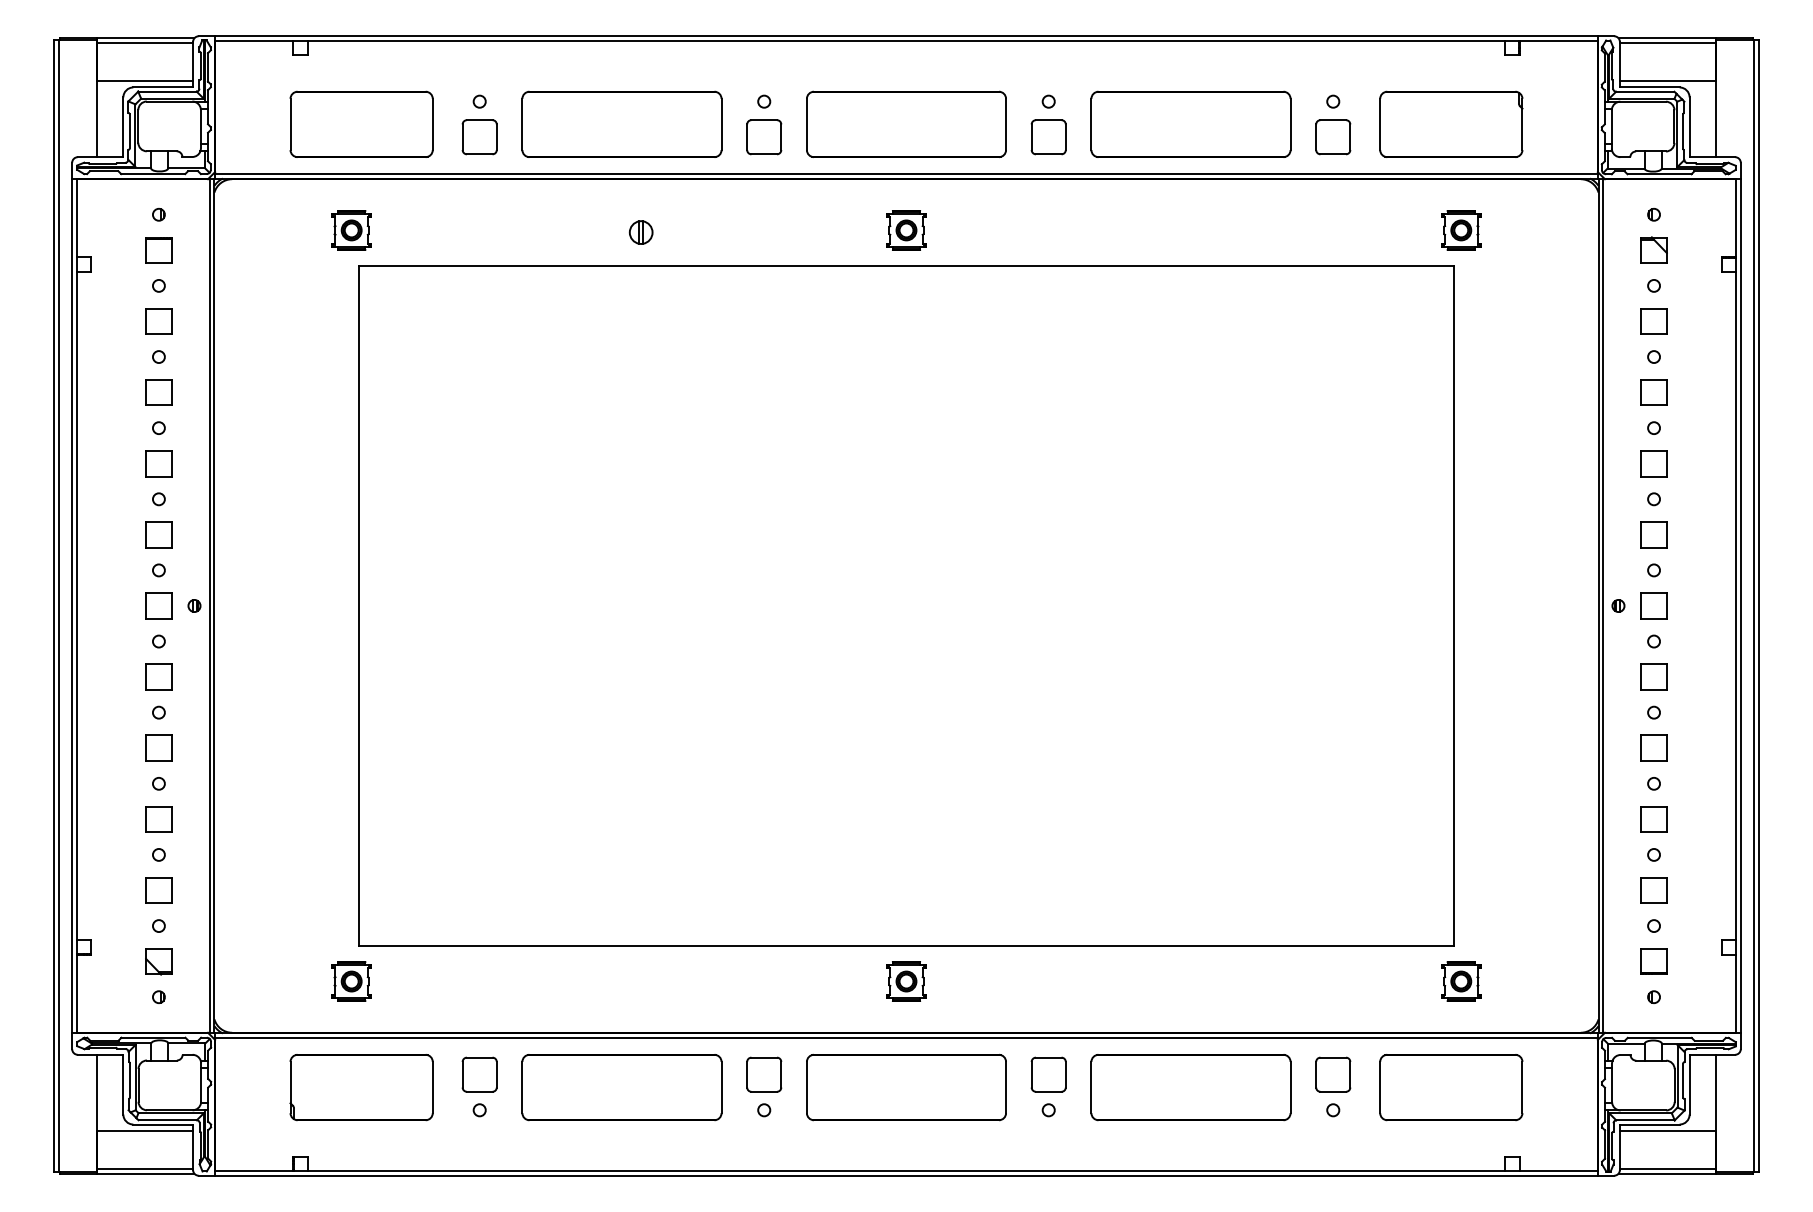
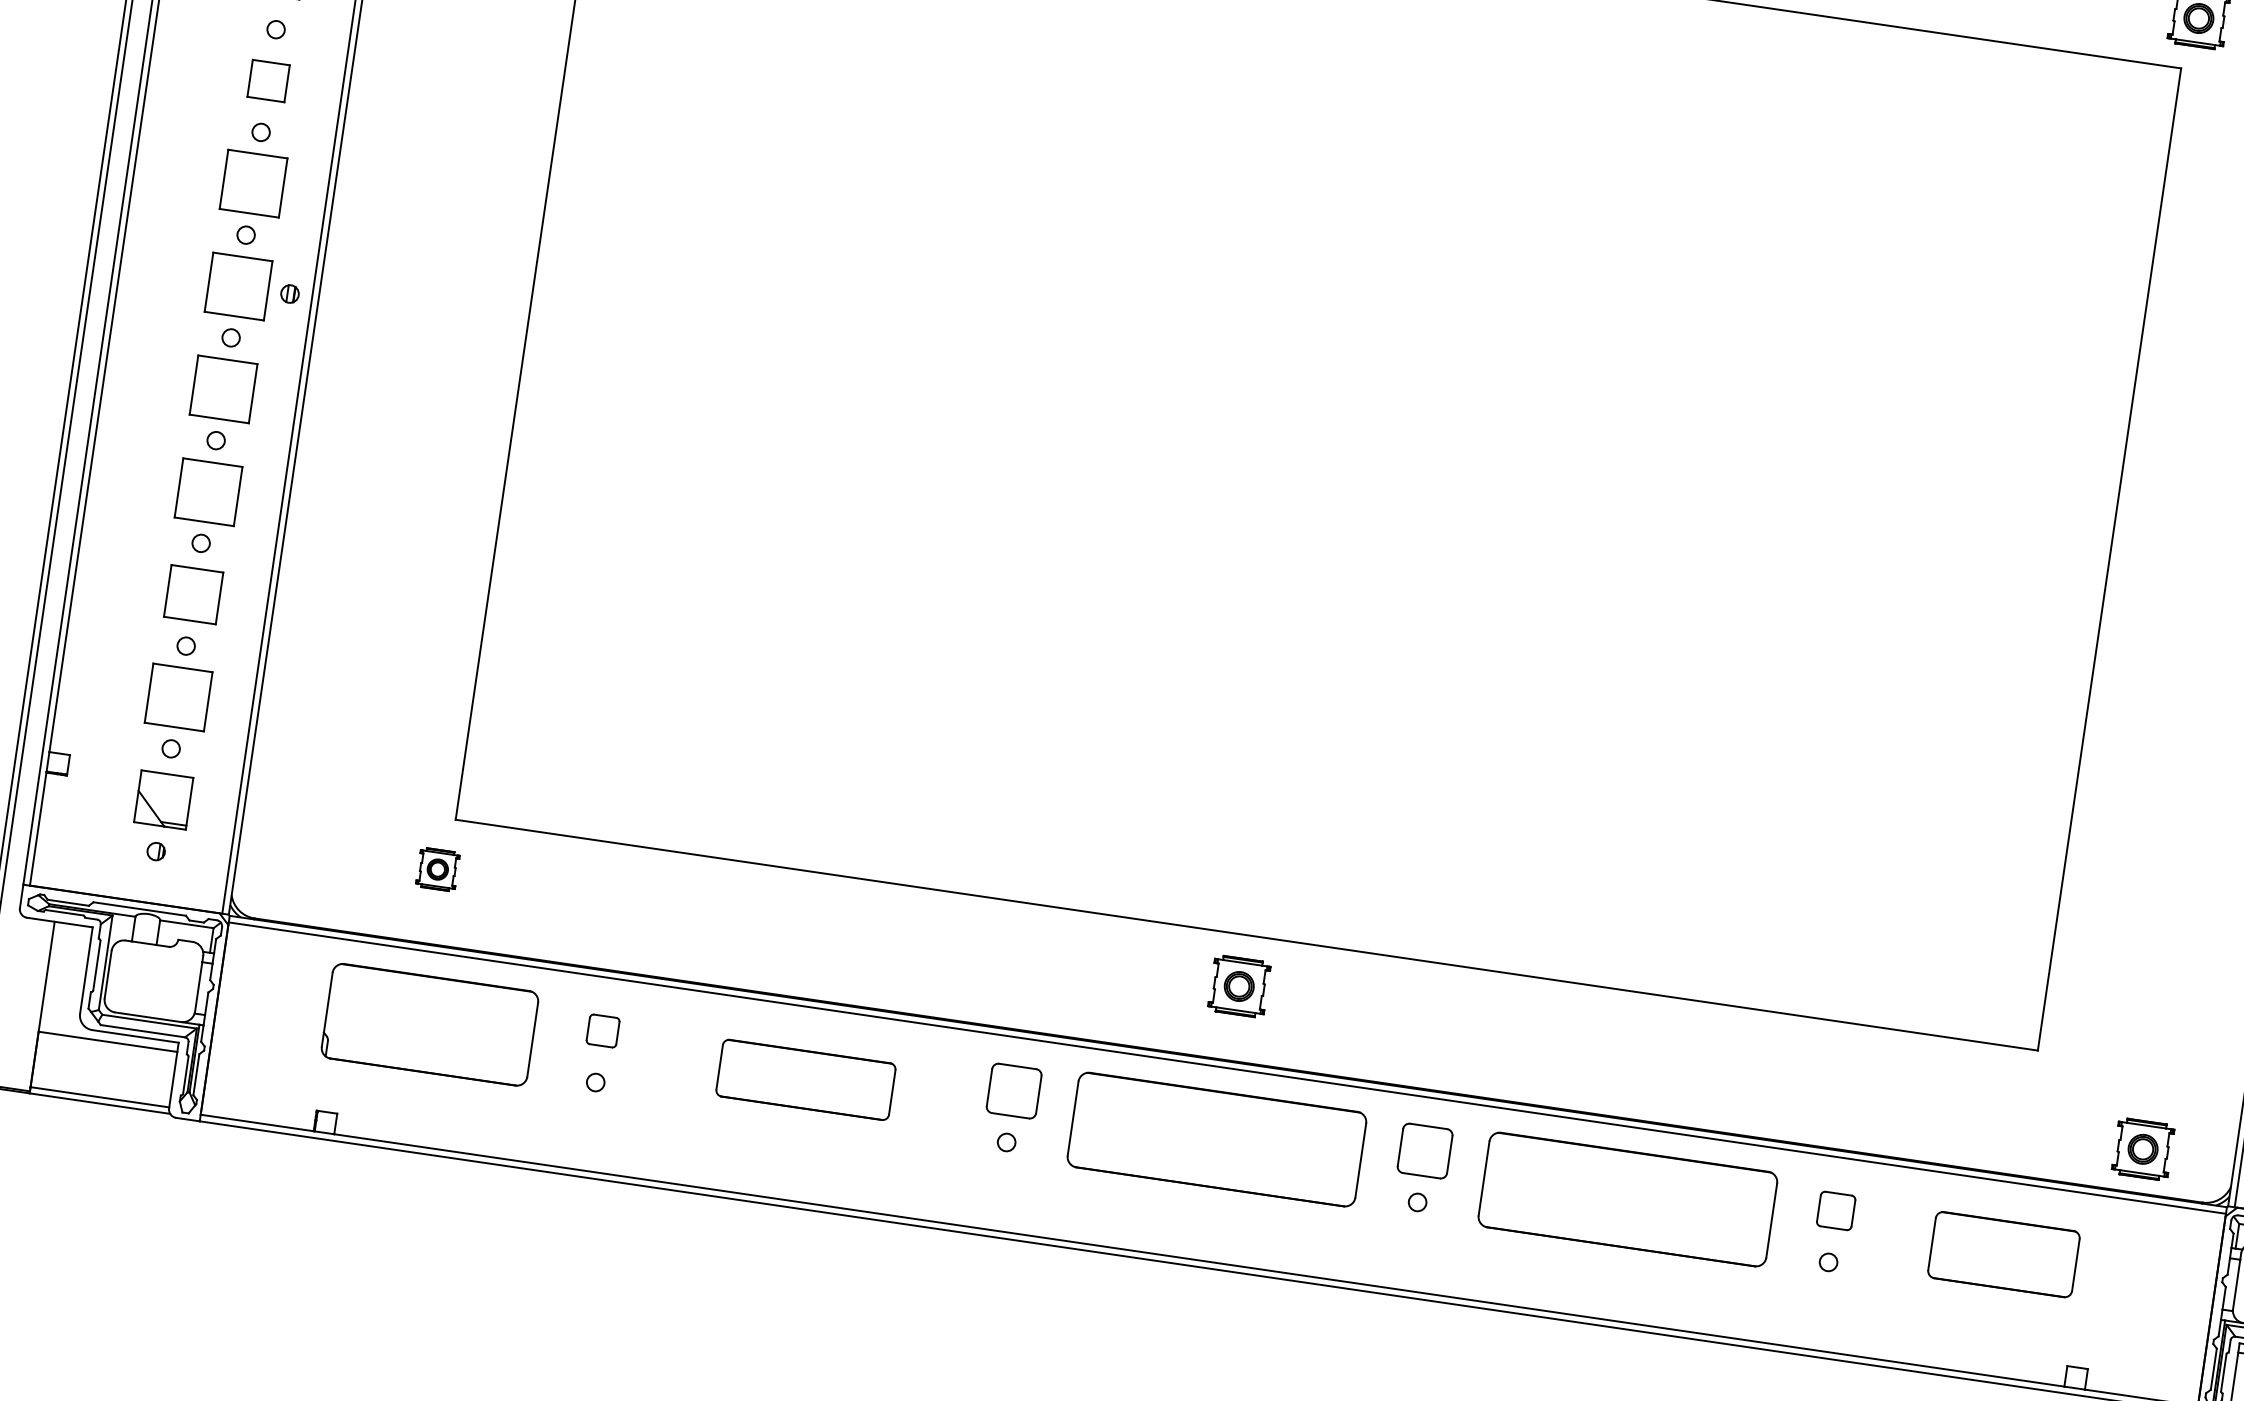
part: (158, 534) -> (253, 183), size x1.6
part: (158, 605) -> (238, 285), size x1.6
part: (158, 676) -> (223, 388), size x1.6
part: (158, 747) -> (208, 490), size x1.6
part: (158, 819) -> (193, 594), size x1.4
part: (158, 890) -> (178, 697), size x1.6
part: (158, 961) -> (163, 799), size x1.4
part: (351, 981) -> (437, 869), size x0.7
part: (1461, 981) -> (2143, 1149), moved
part: (479, 1074) -> (602, 1030), size x0.6
part: (1333, 1074) -> (1836, 1210), size x0.7
part: (621, 1087) -> (805, 1079), size x0.6
part: (1451, 1087) -> (2004, 1254), size x0.7

